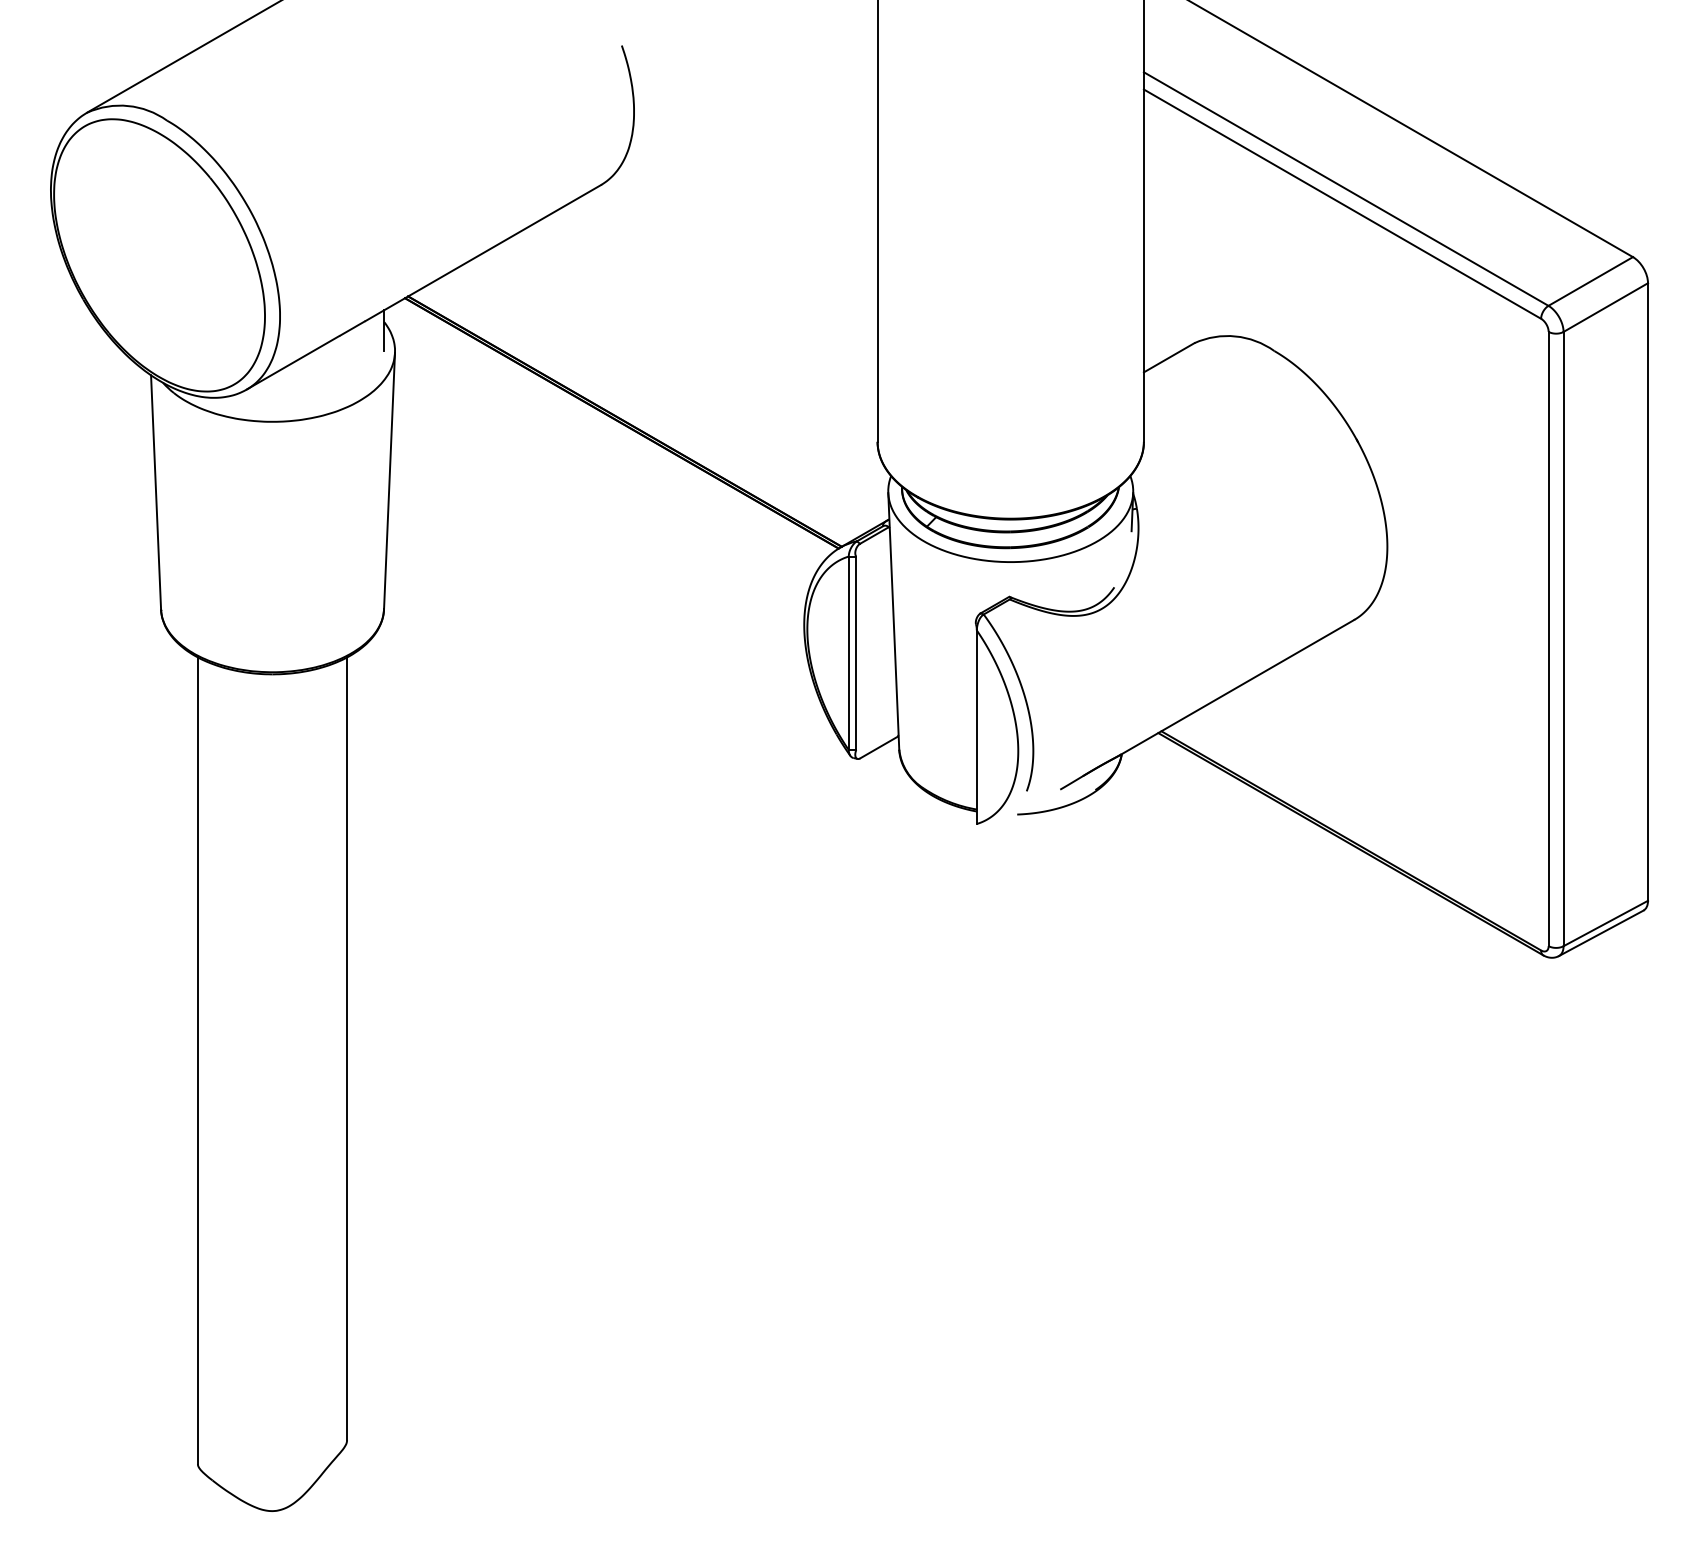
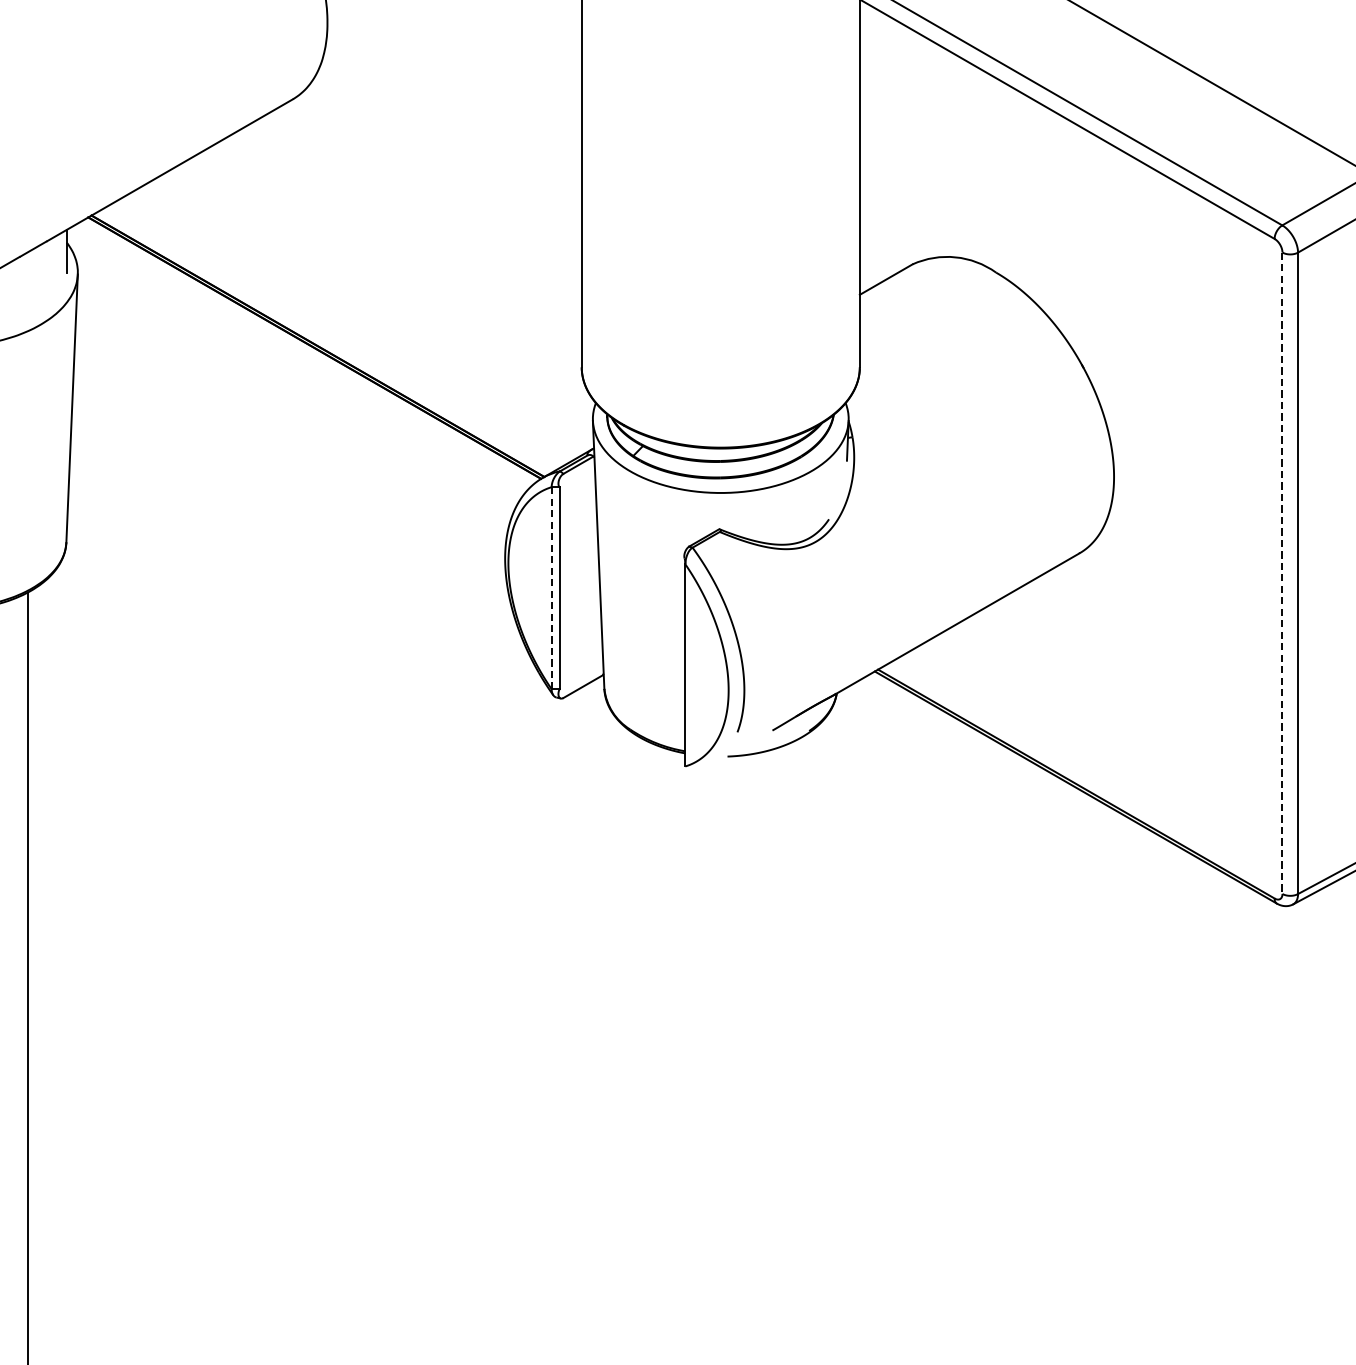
line: (1548, 639) -> (1282, 573), solid -> dashed
line: (848, 653) -> (551, 588), solid -> dashed

